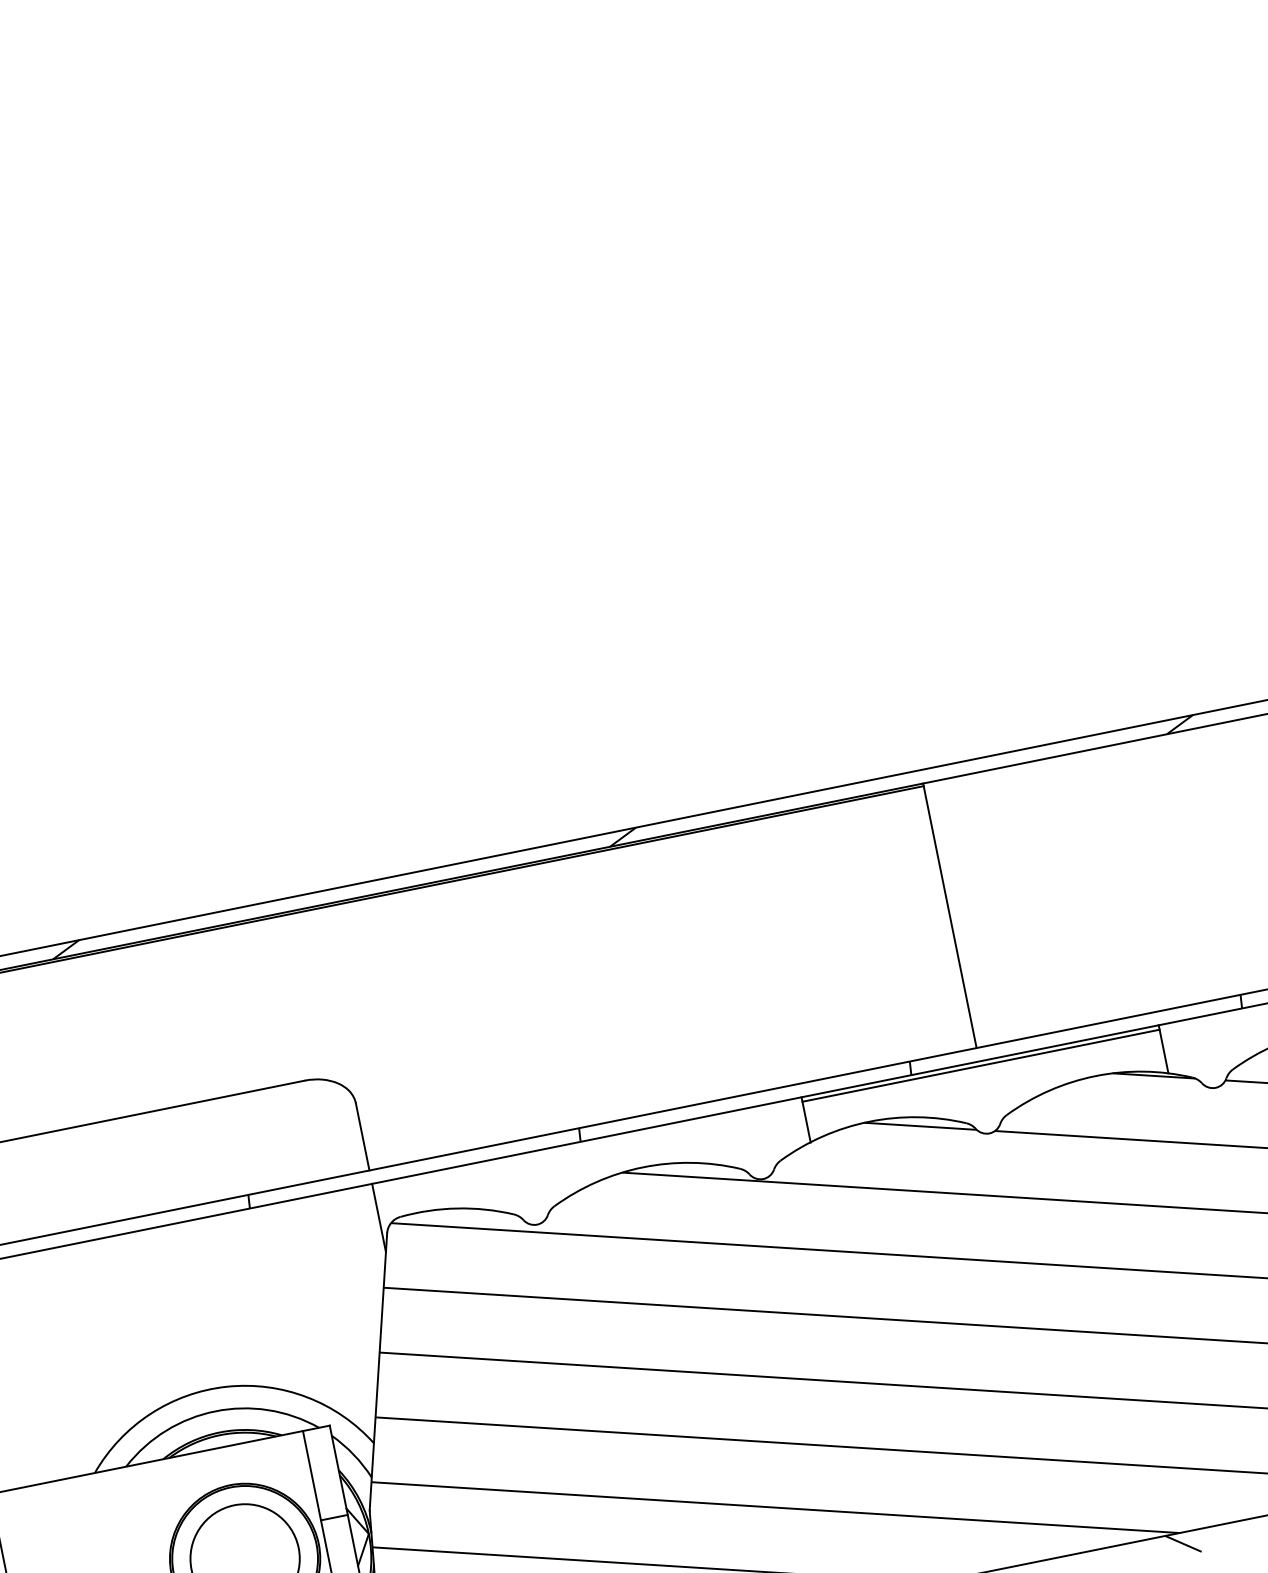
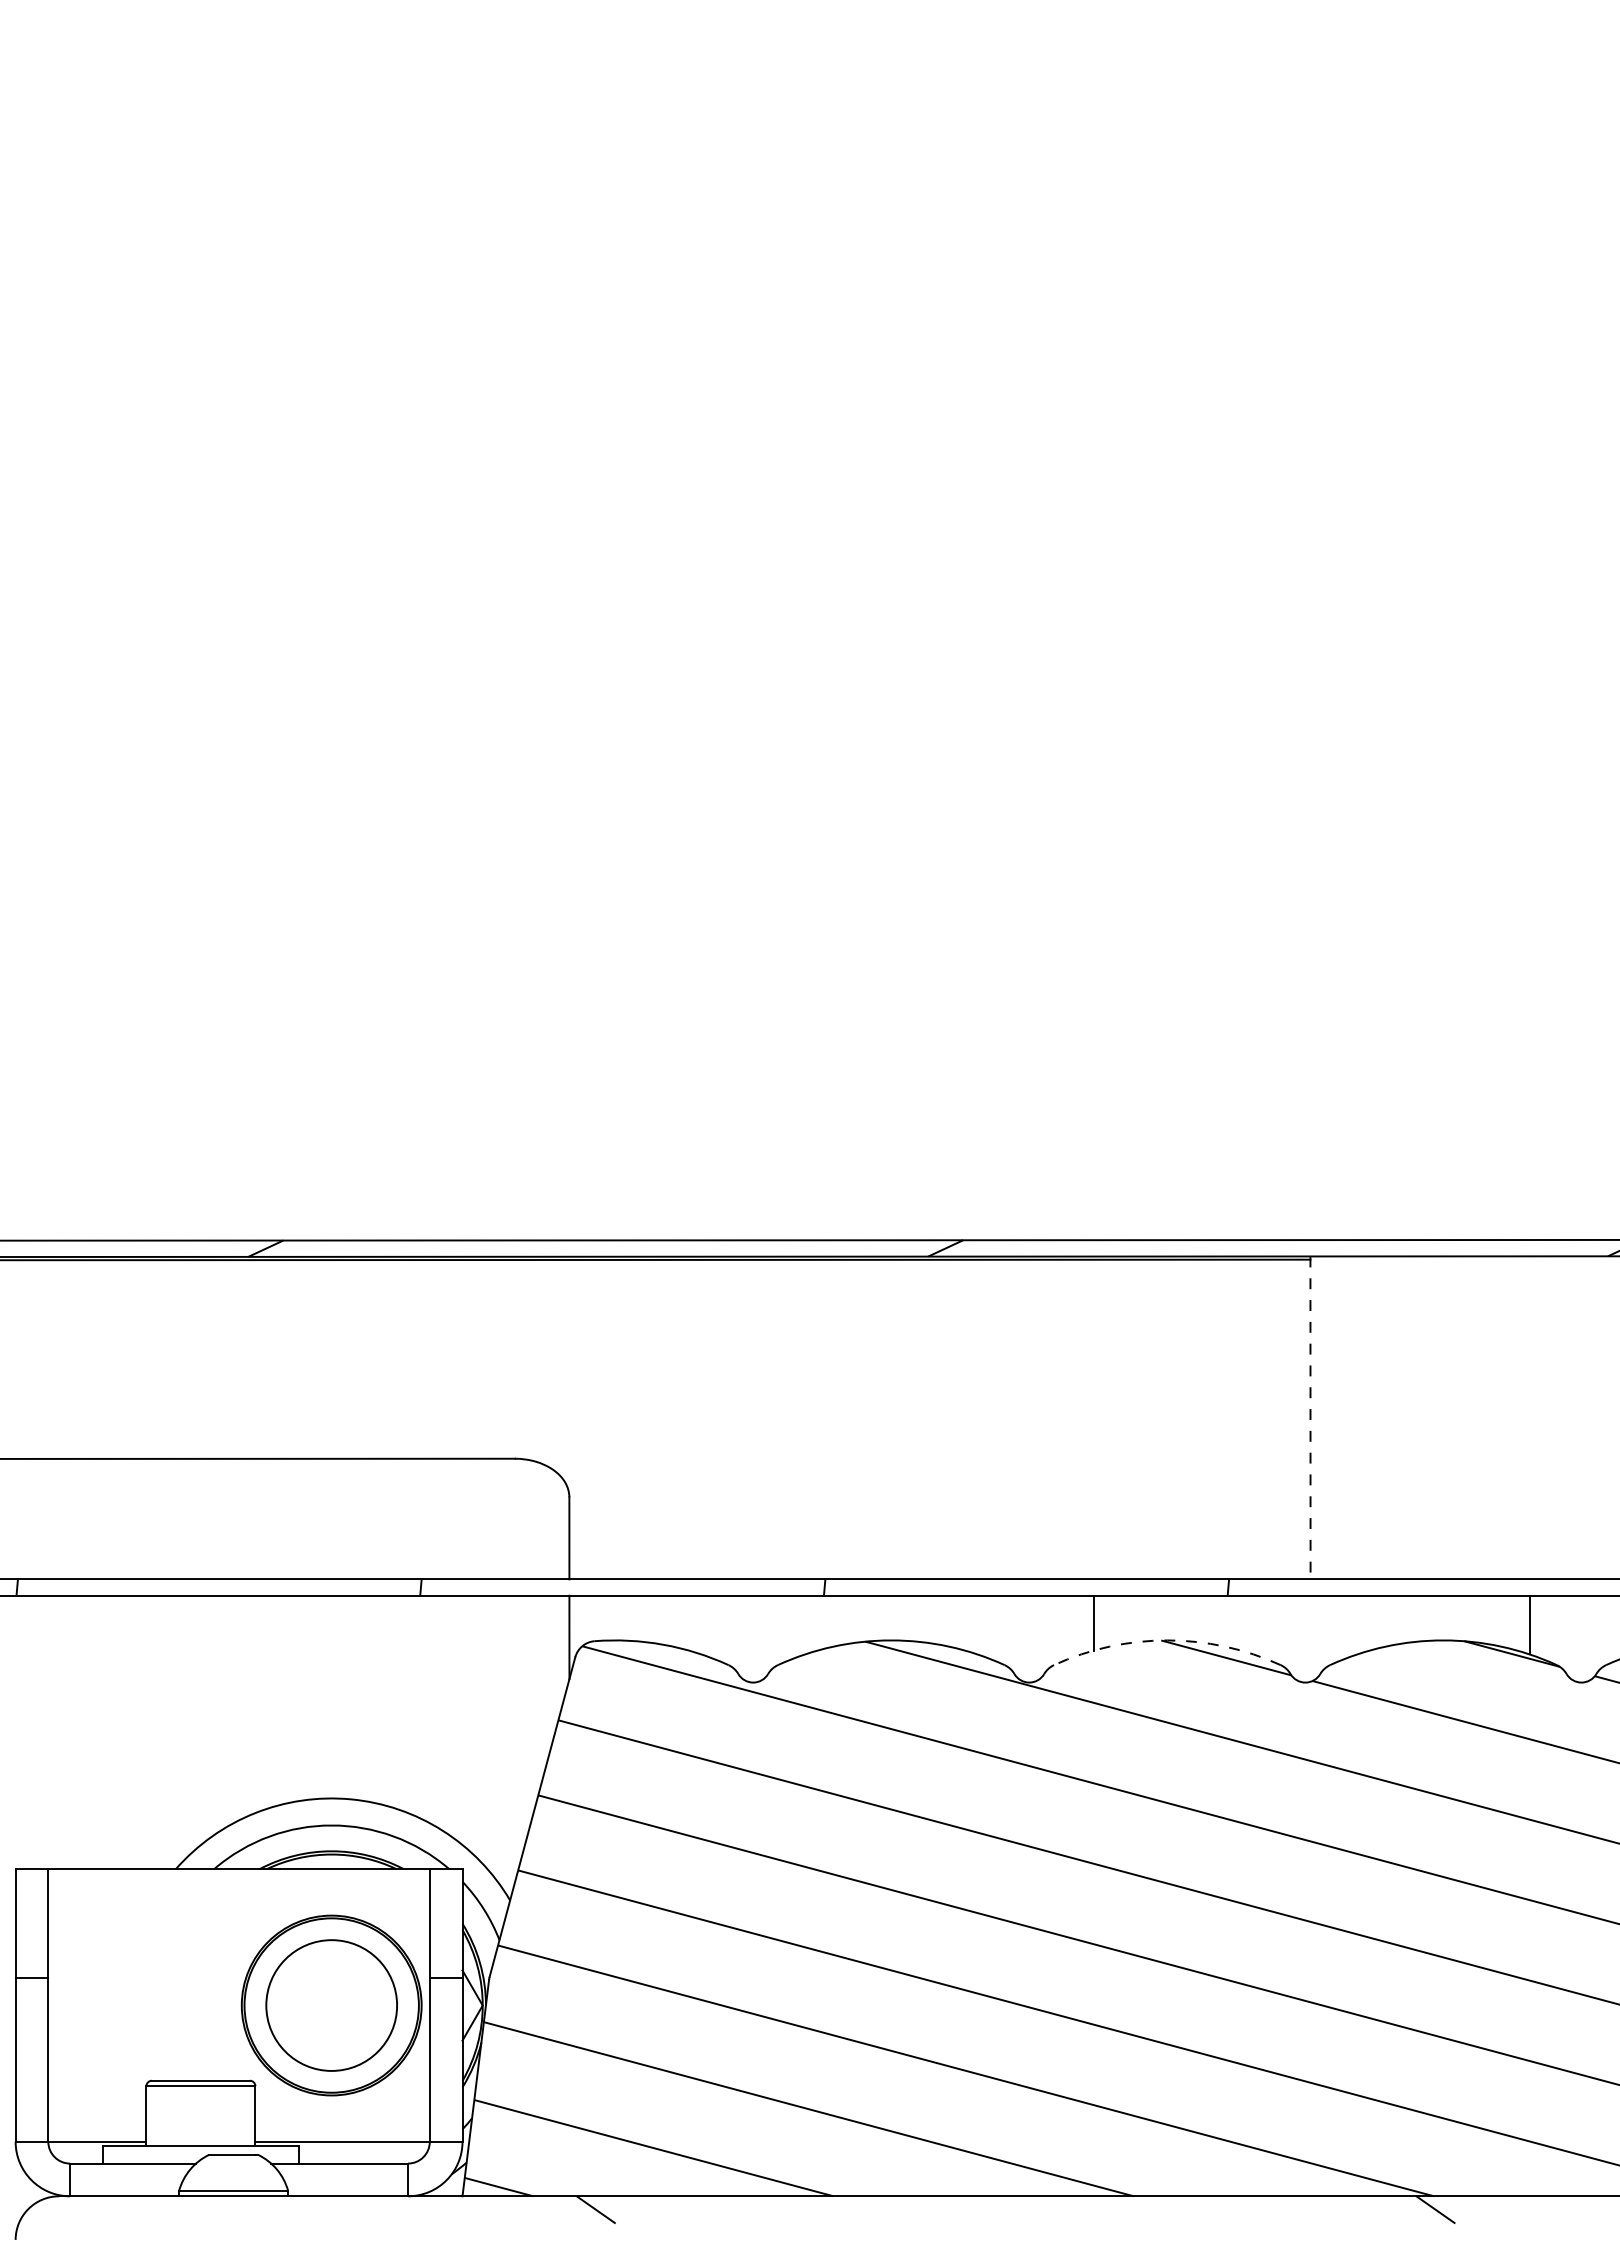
line: (949, 916) -> (1310, 1418), solid -> dashed
line: (981, 1066) -> (1311, 1601), removed
arc: (869, 1121) -> (1167, 1640), solid -> dashed

